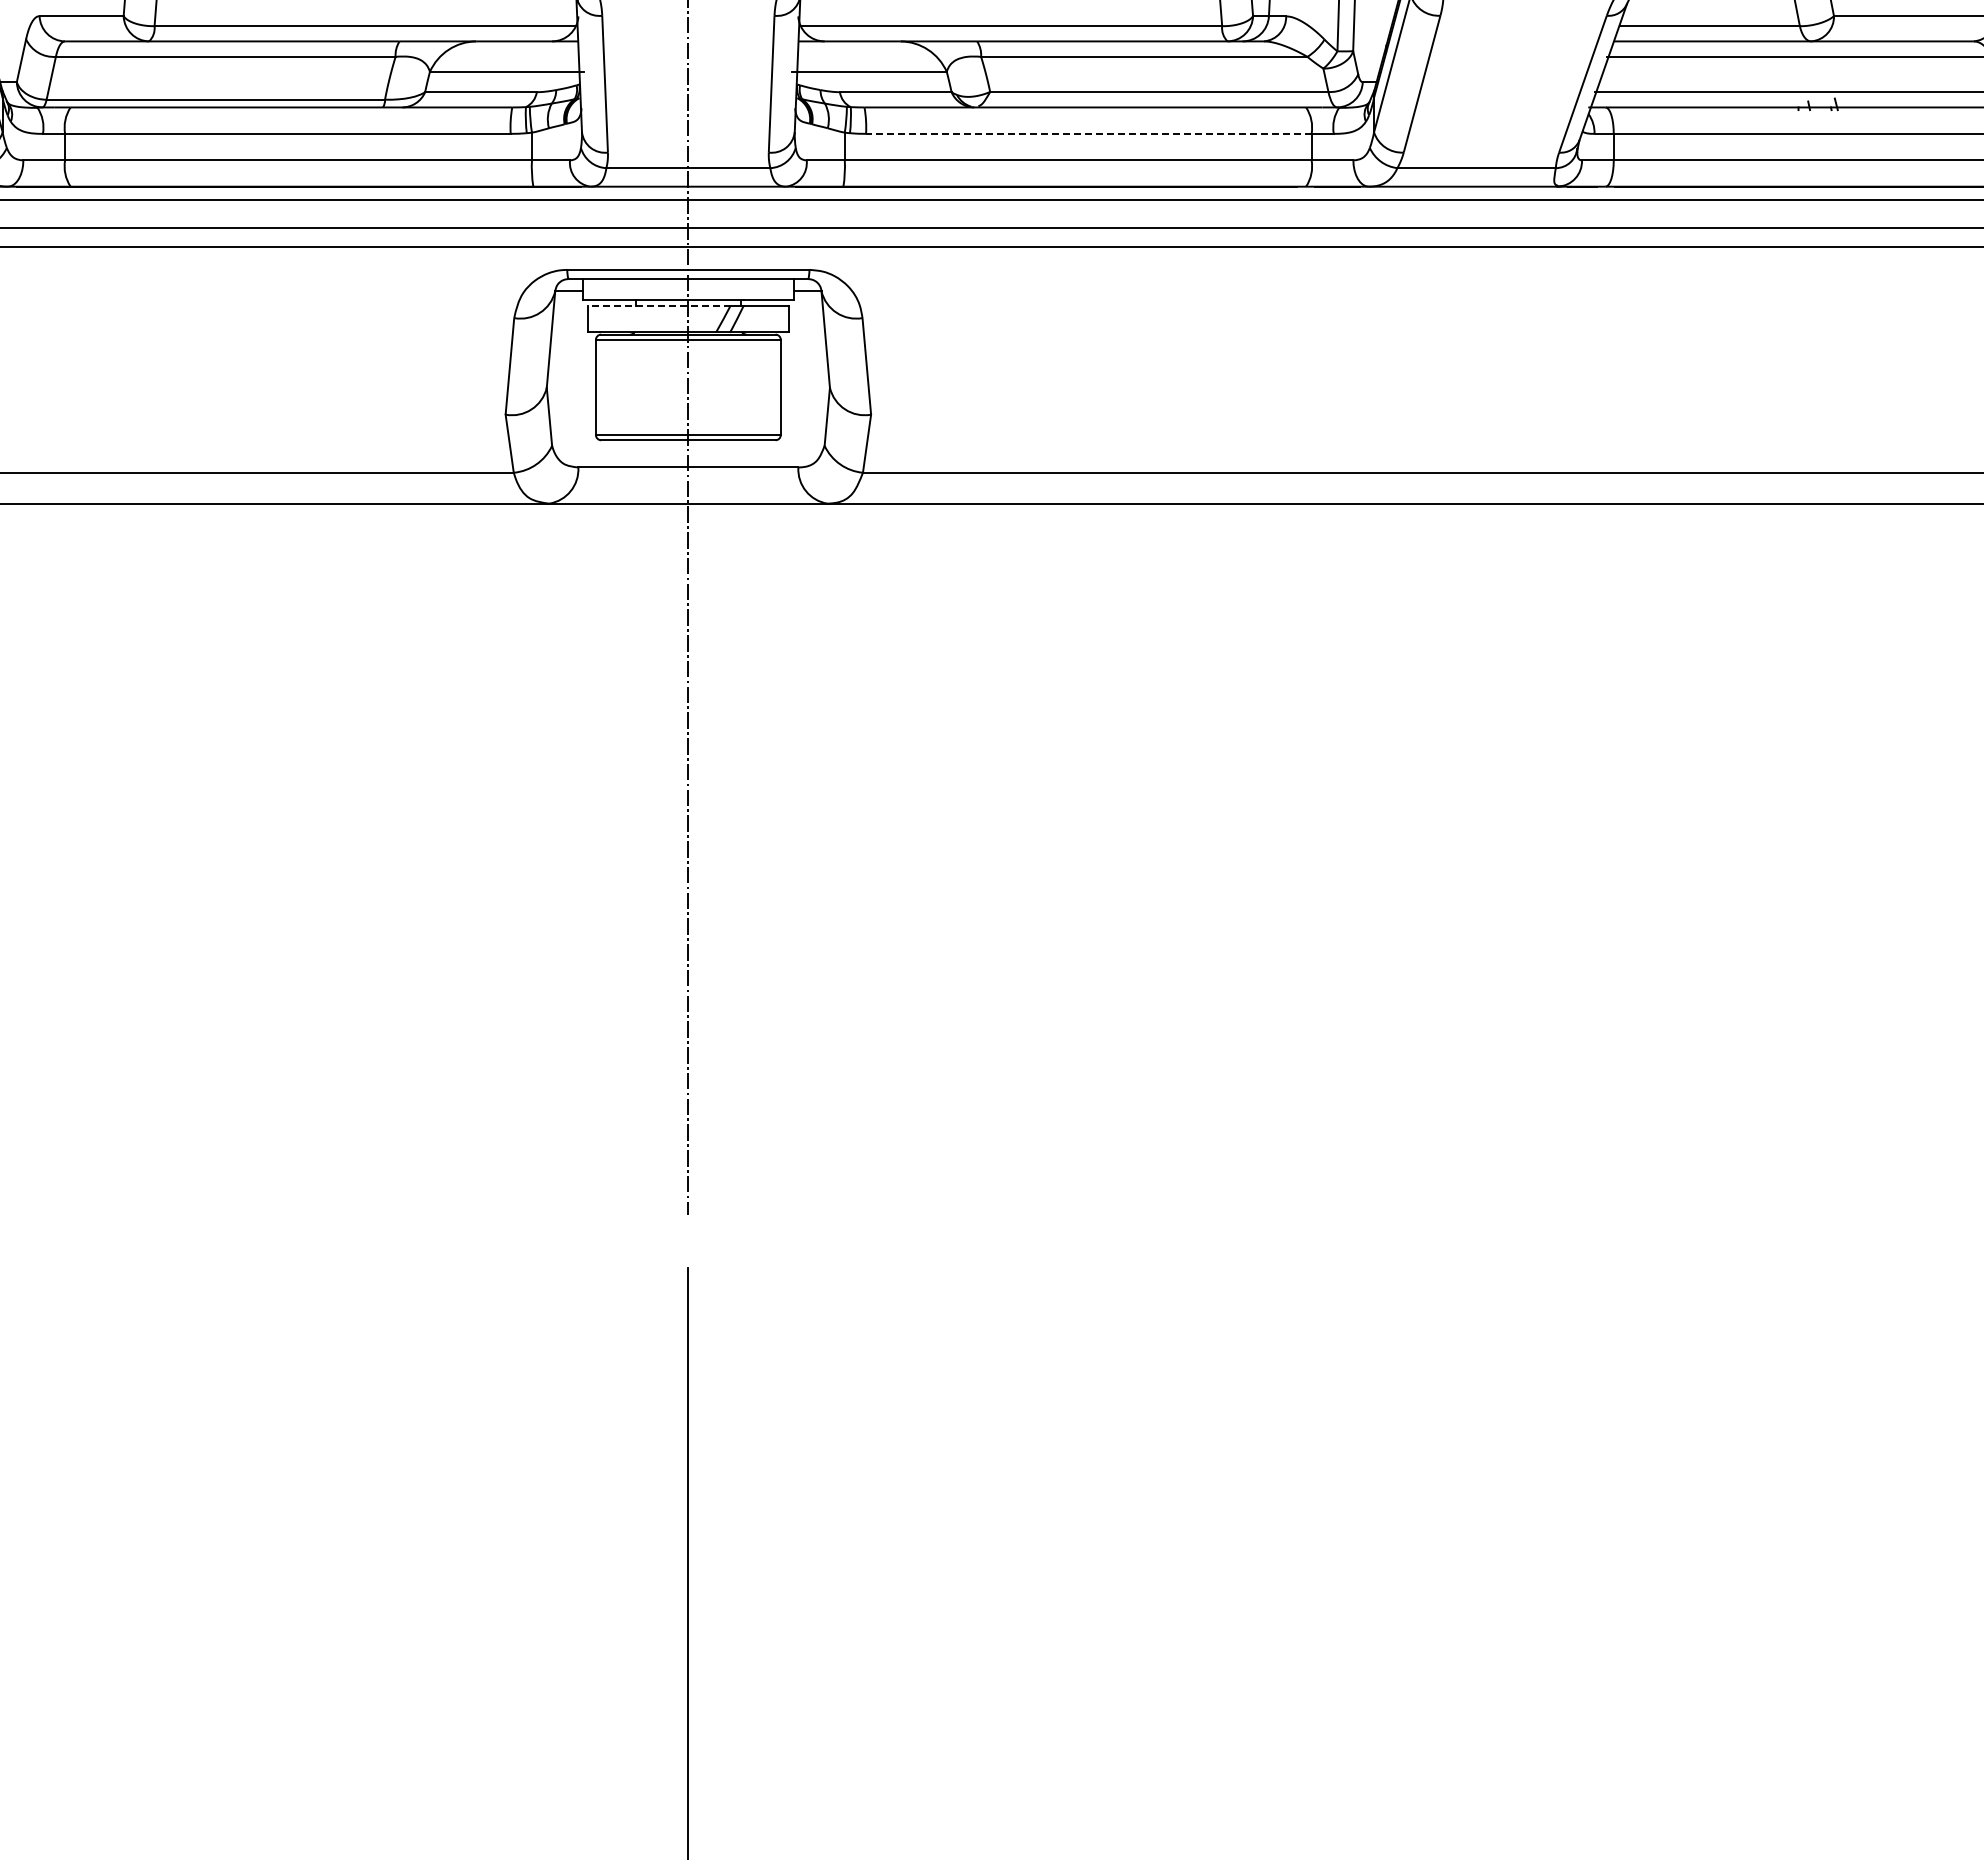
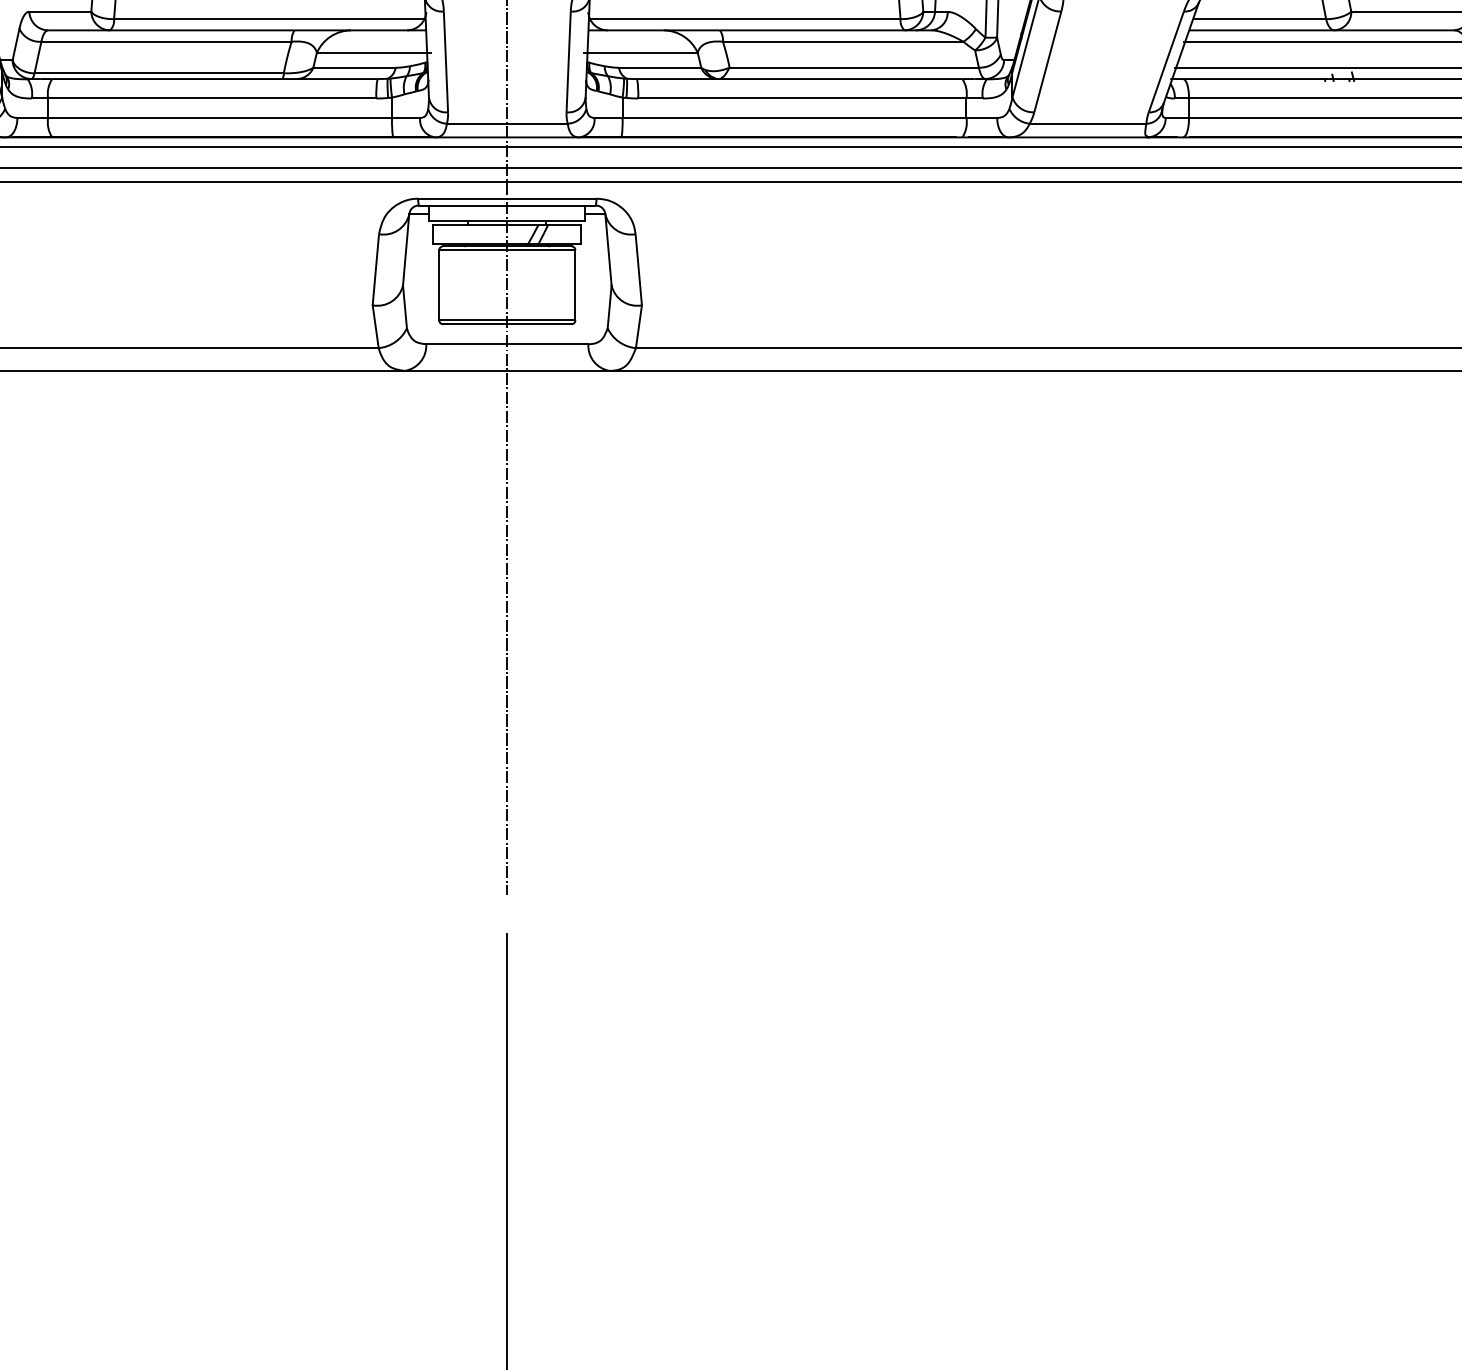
line: (1088, 133) -> (802, 98), dashed -> solid
line: (658, 305) -> (485, 224), dashed -> solid

